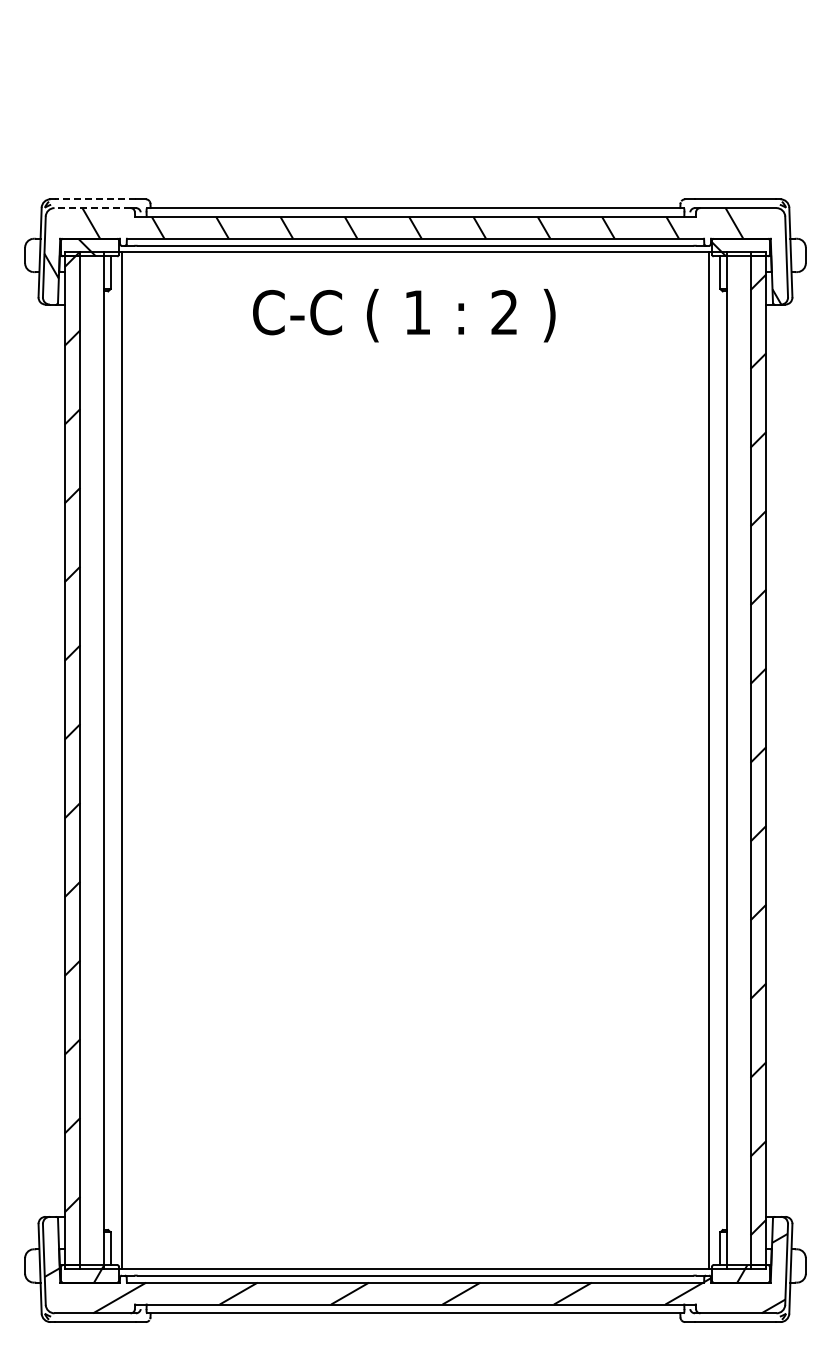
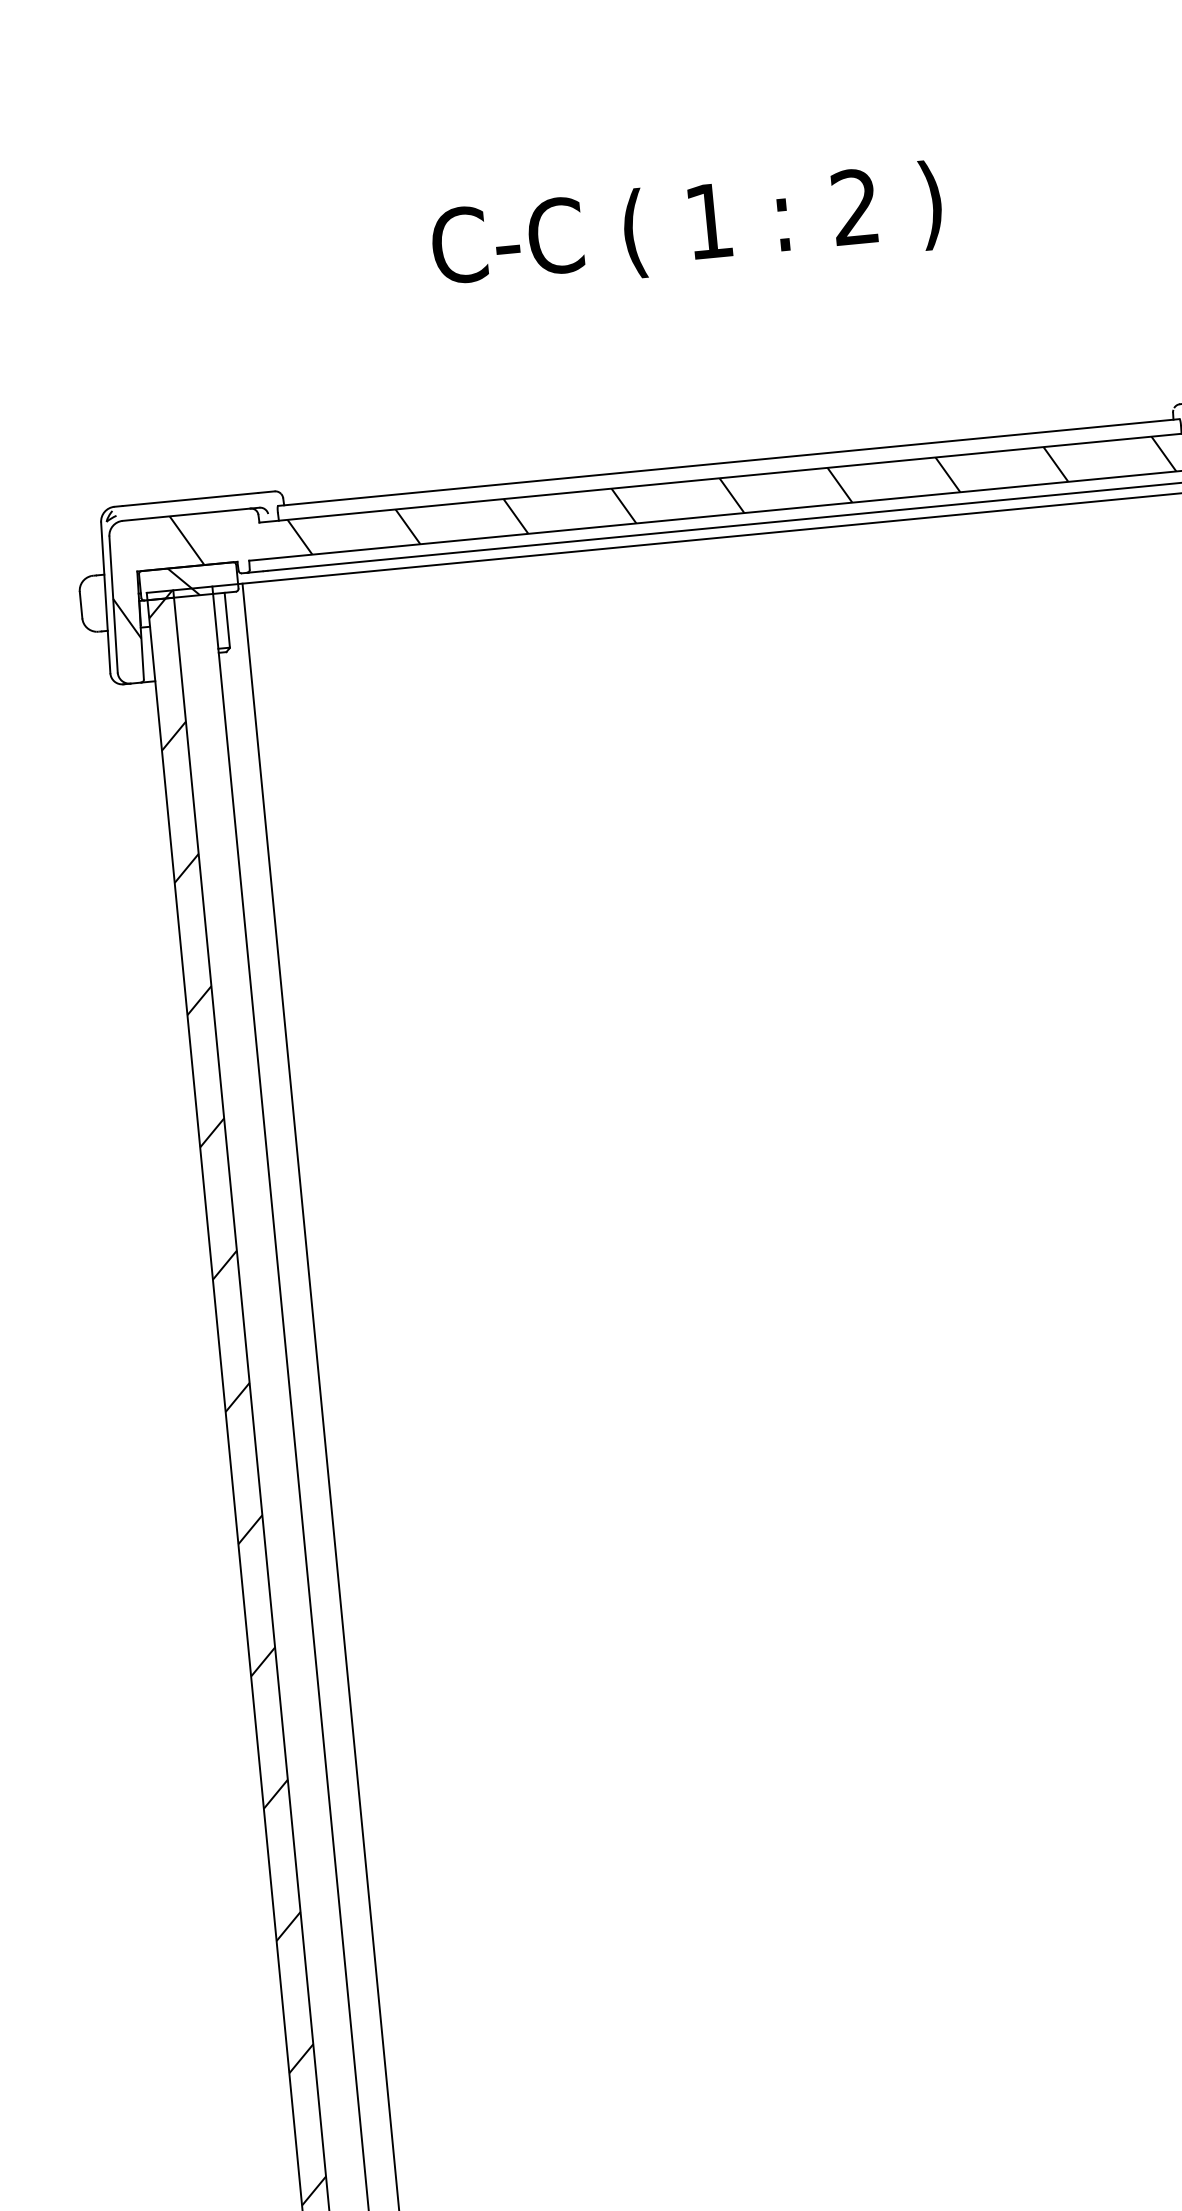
line: (95, 199) -> (190, 499), dashed -> solid
line: (92, 208) -> (186, 515), dashed -> solid
text: (404, 315) -> (687, 228), moved

